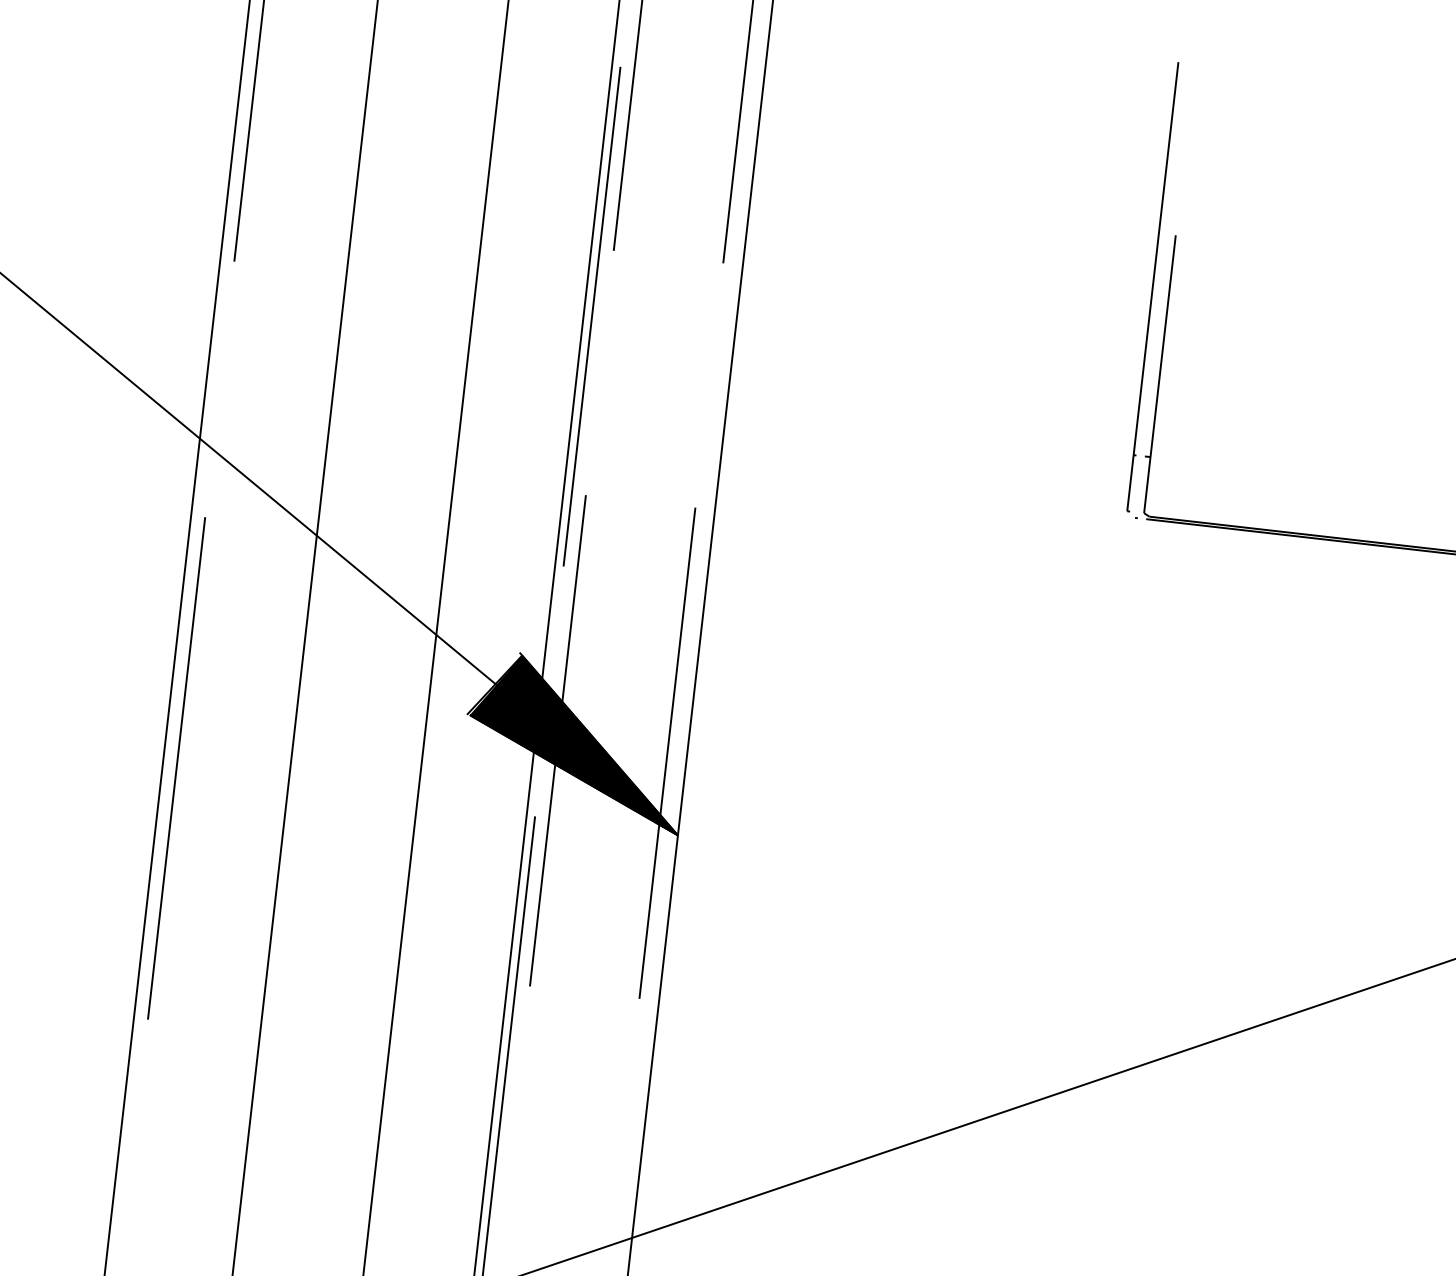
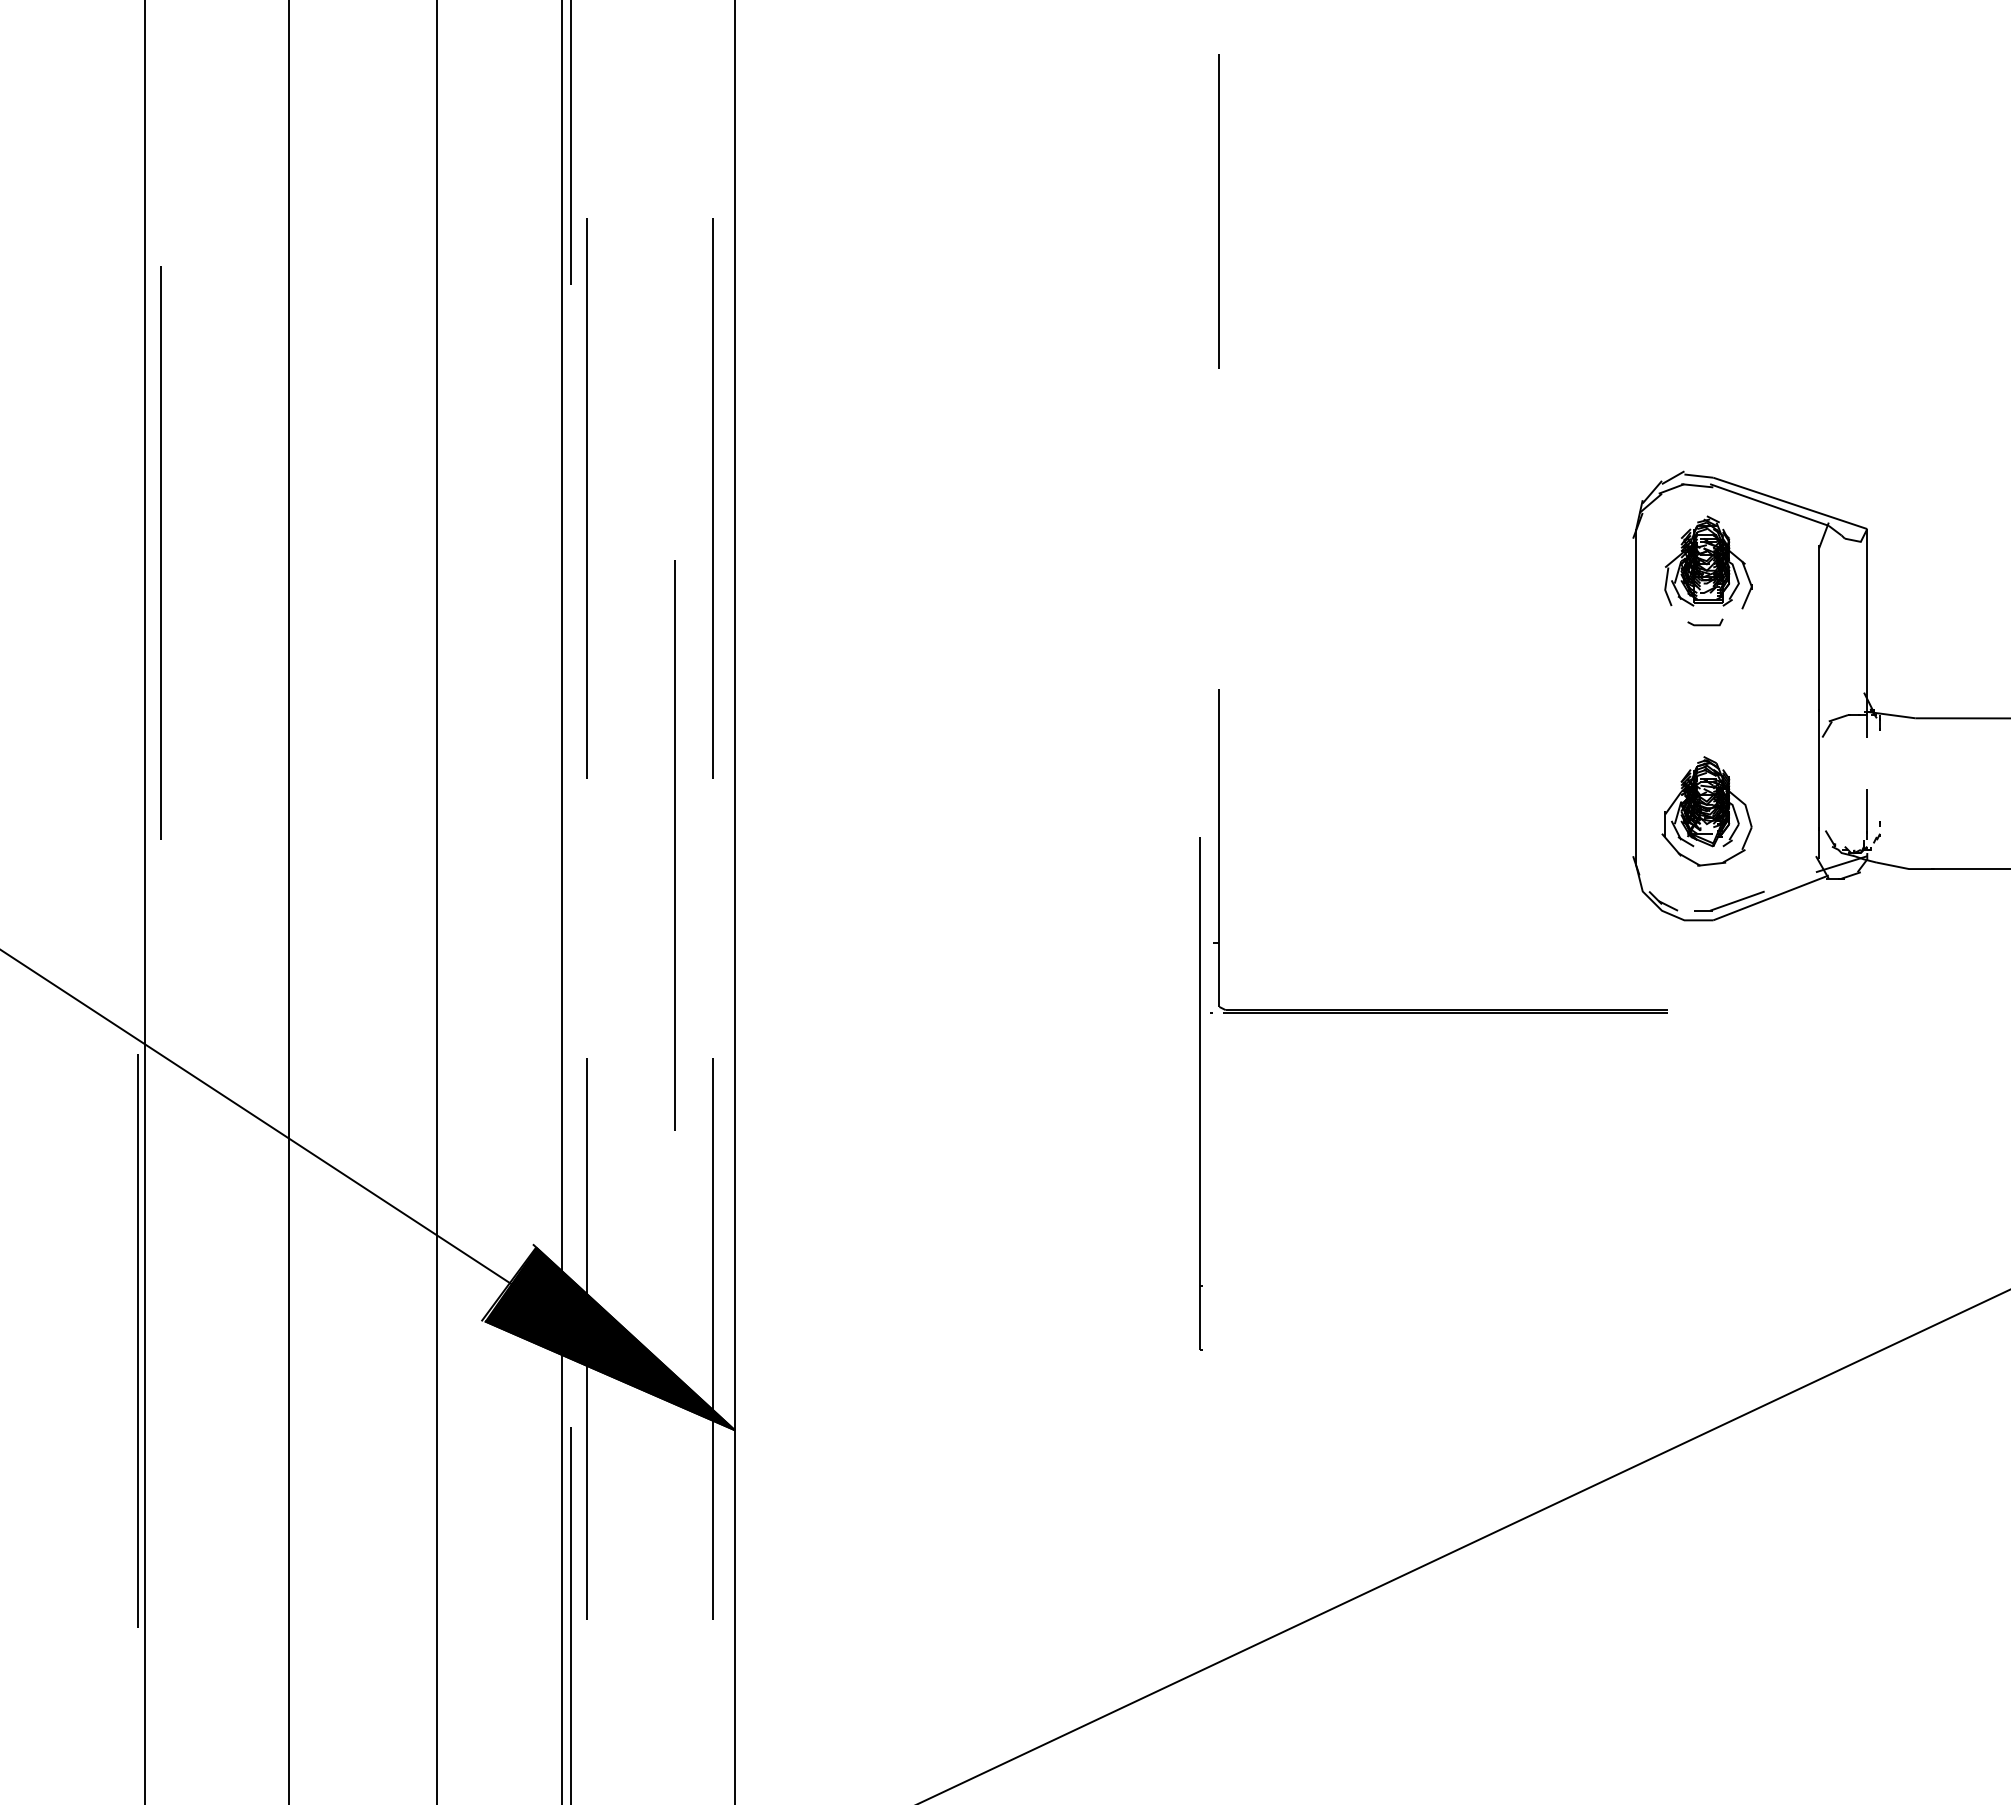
part: (1153, 286) -> (1200, 1093), moved
line: (591, 316) -> (674, 845), moved
line: (176, 767) -> (137, 1340), moved

